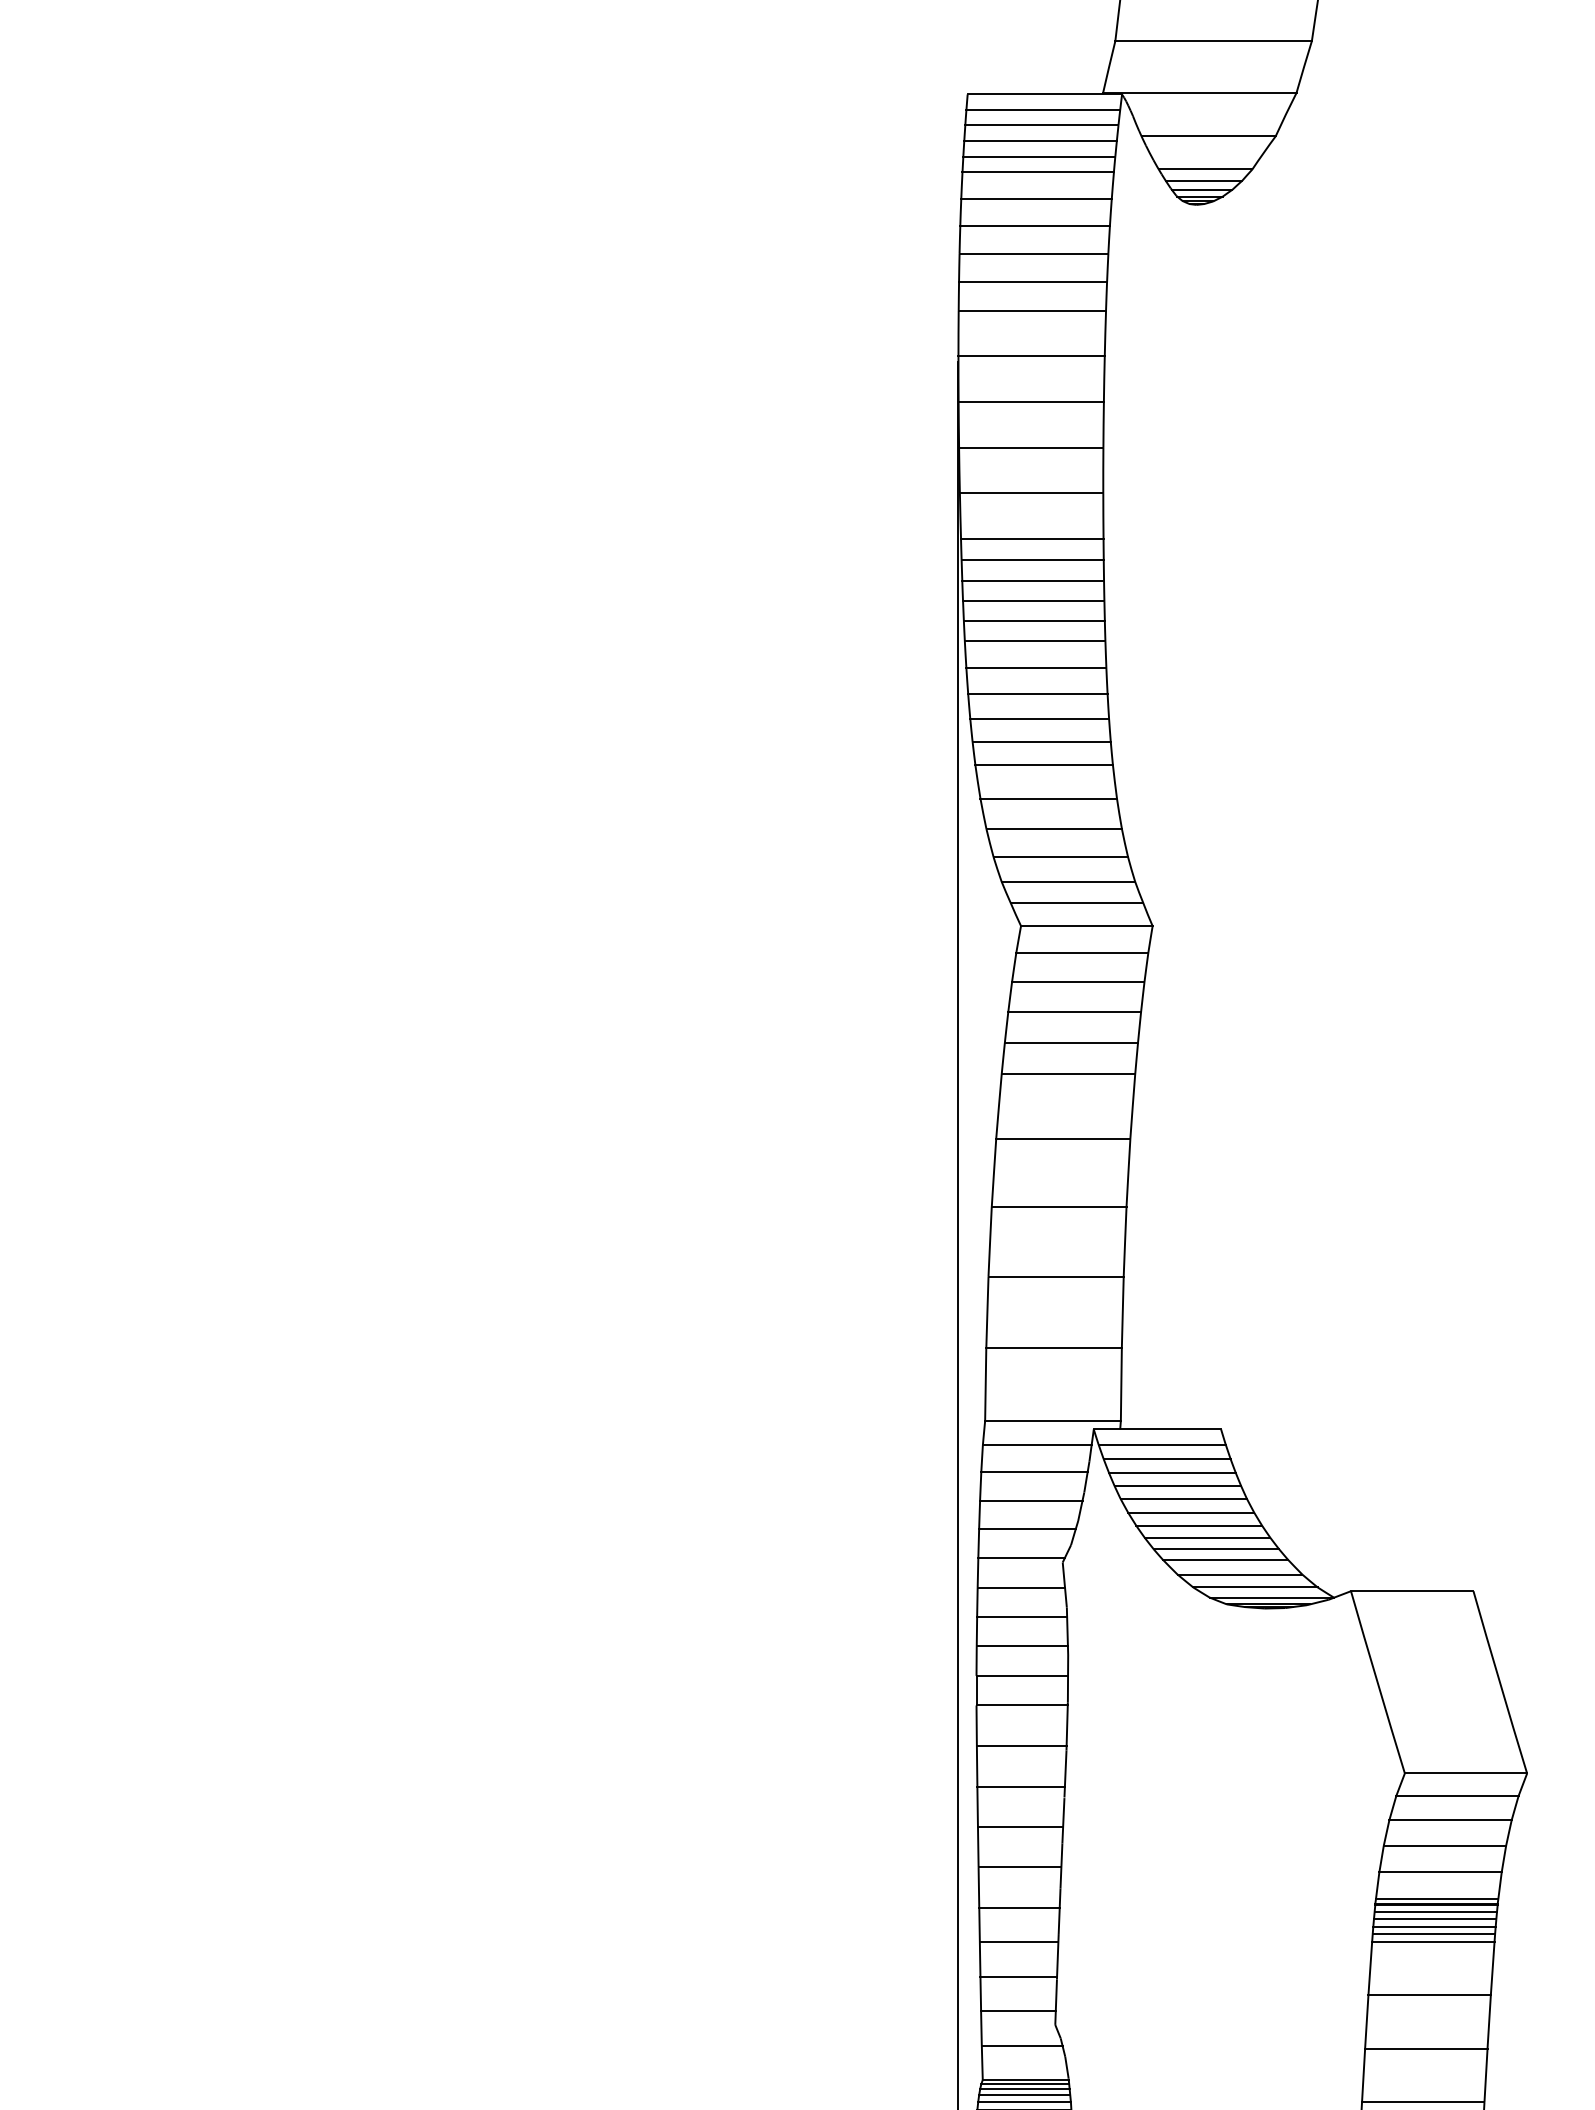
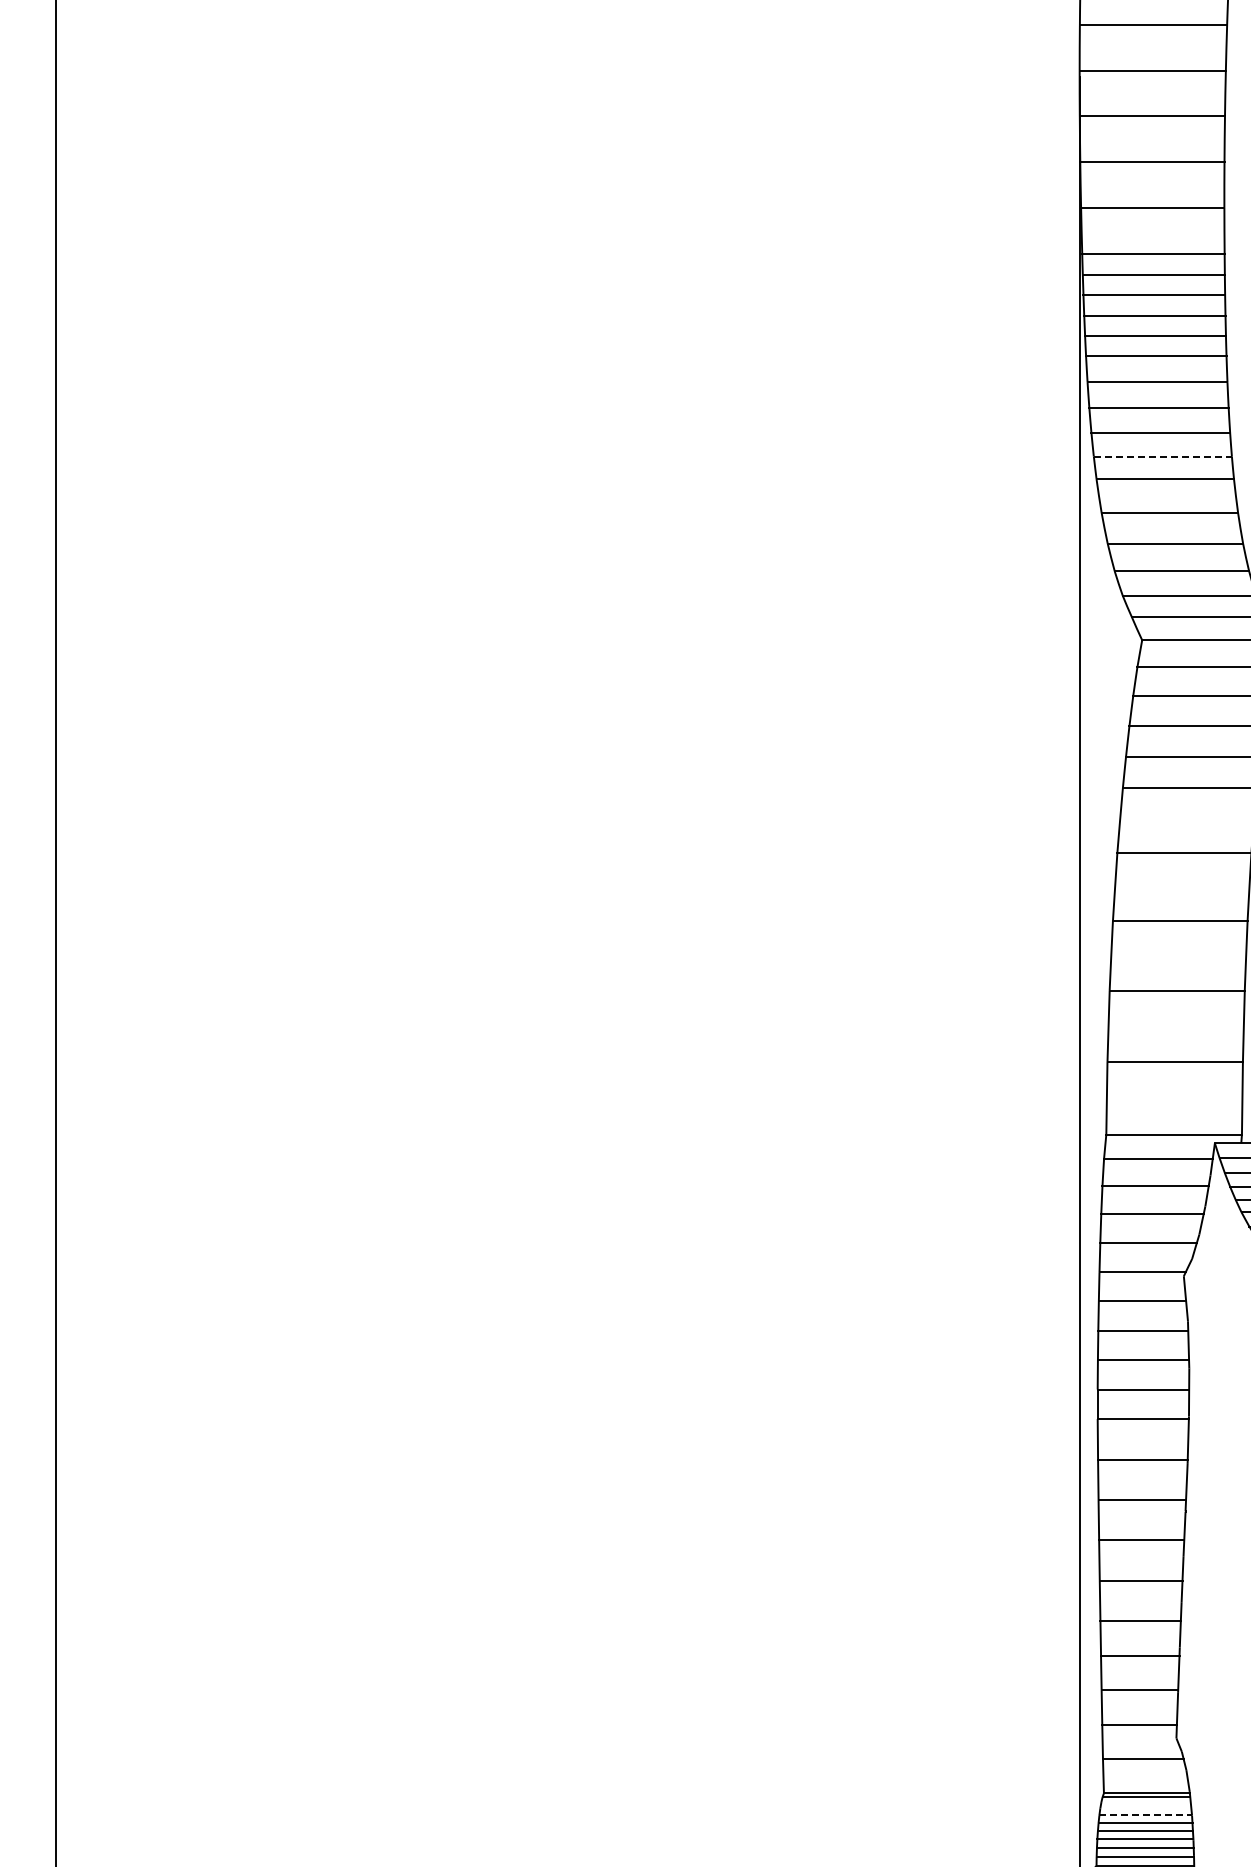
line: (1042, 742) -> (1163, 456), solid -> dashed
line: (1024, 2088) -> (1145, 1801), removed
line: (1024, 2094) -> (1145, 1807), removed
line: (1025, 2101) -> (1146, 1814), solid -> dashed

